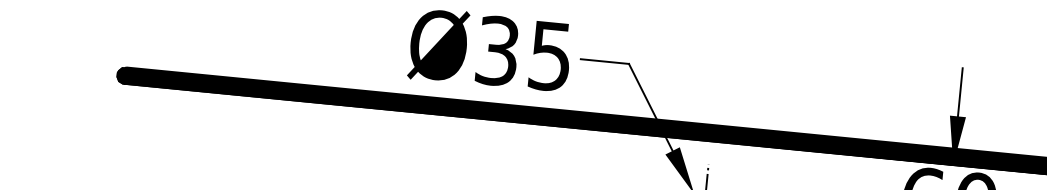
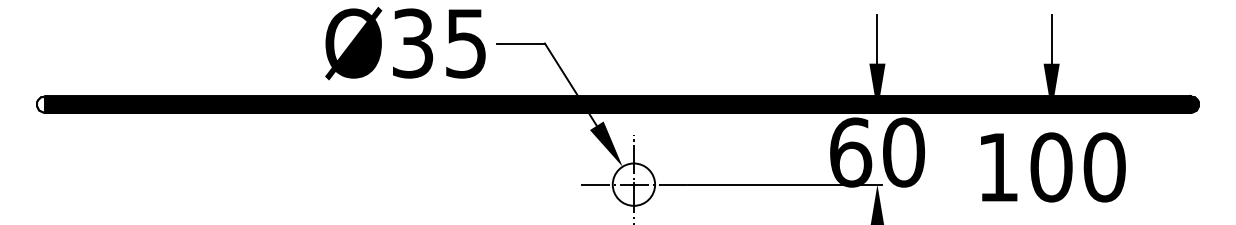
fill: (122, 75) -> (41, 104), removed

